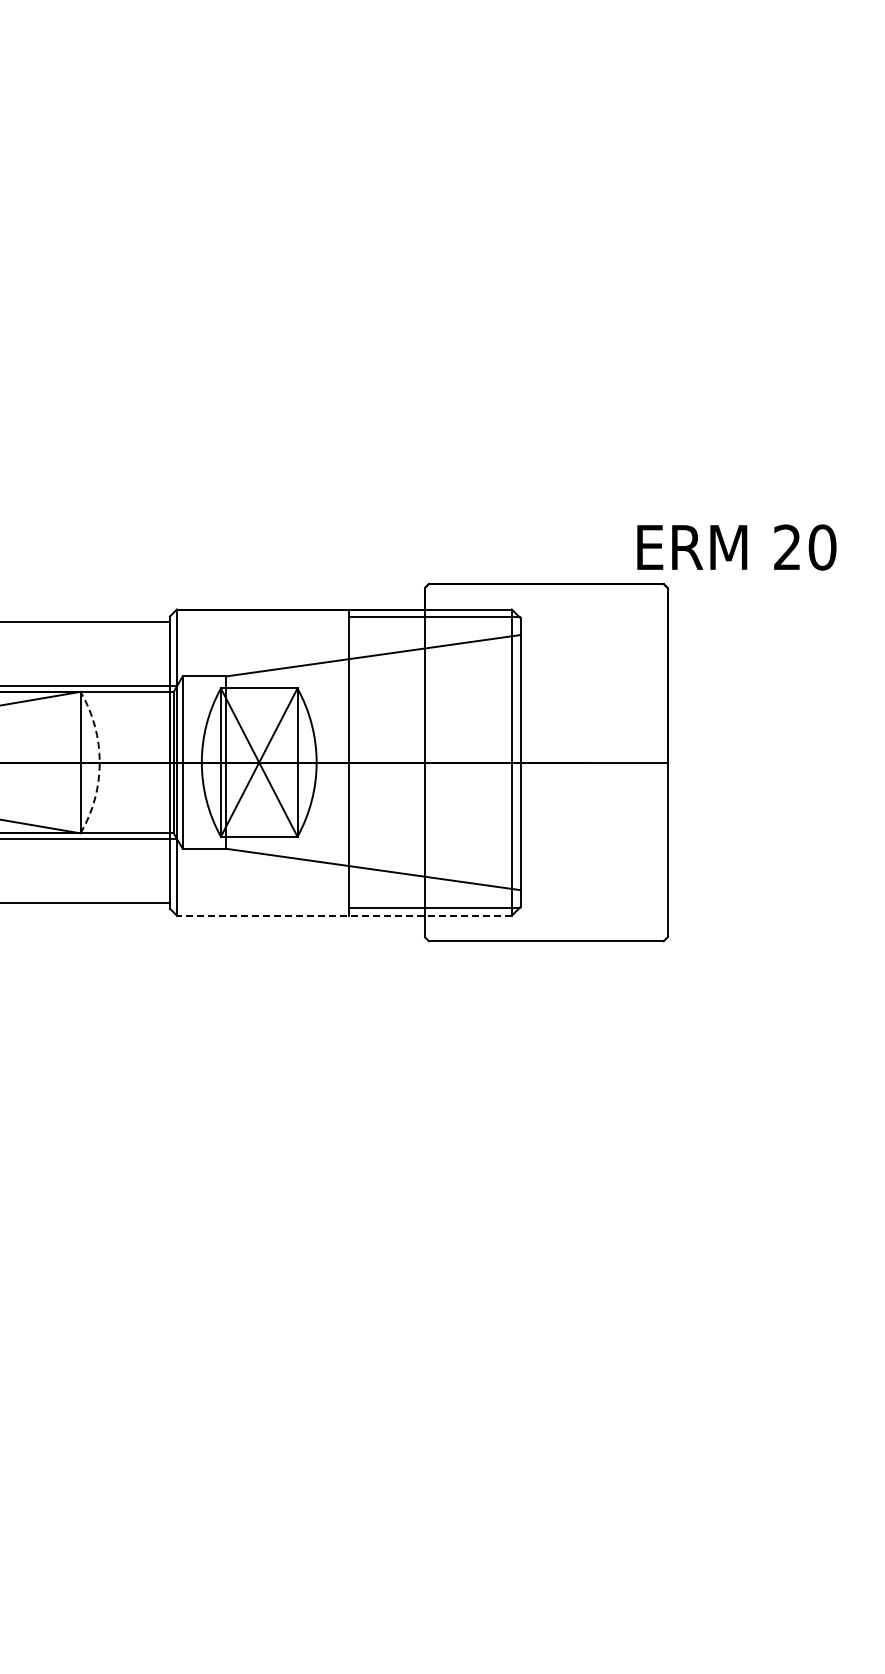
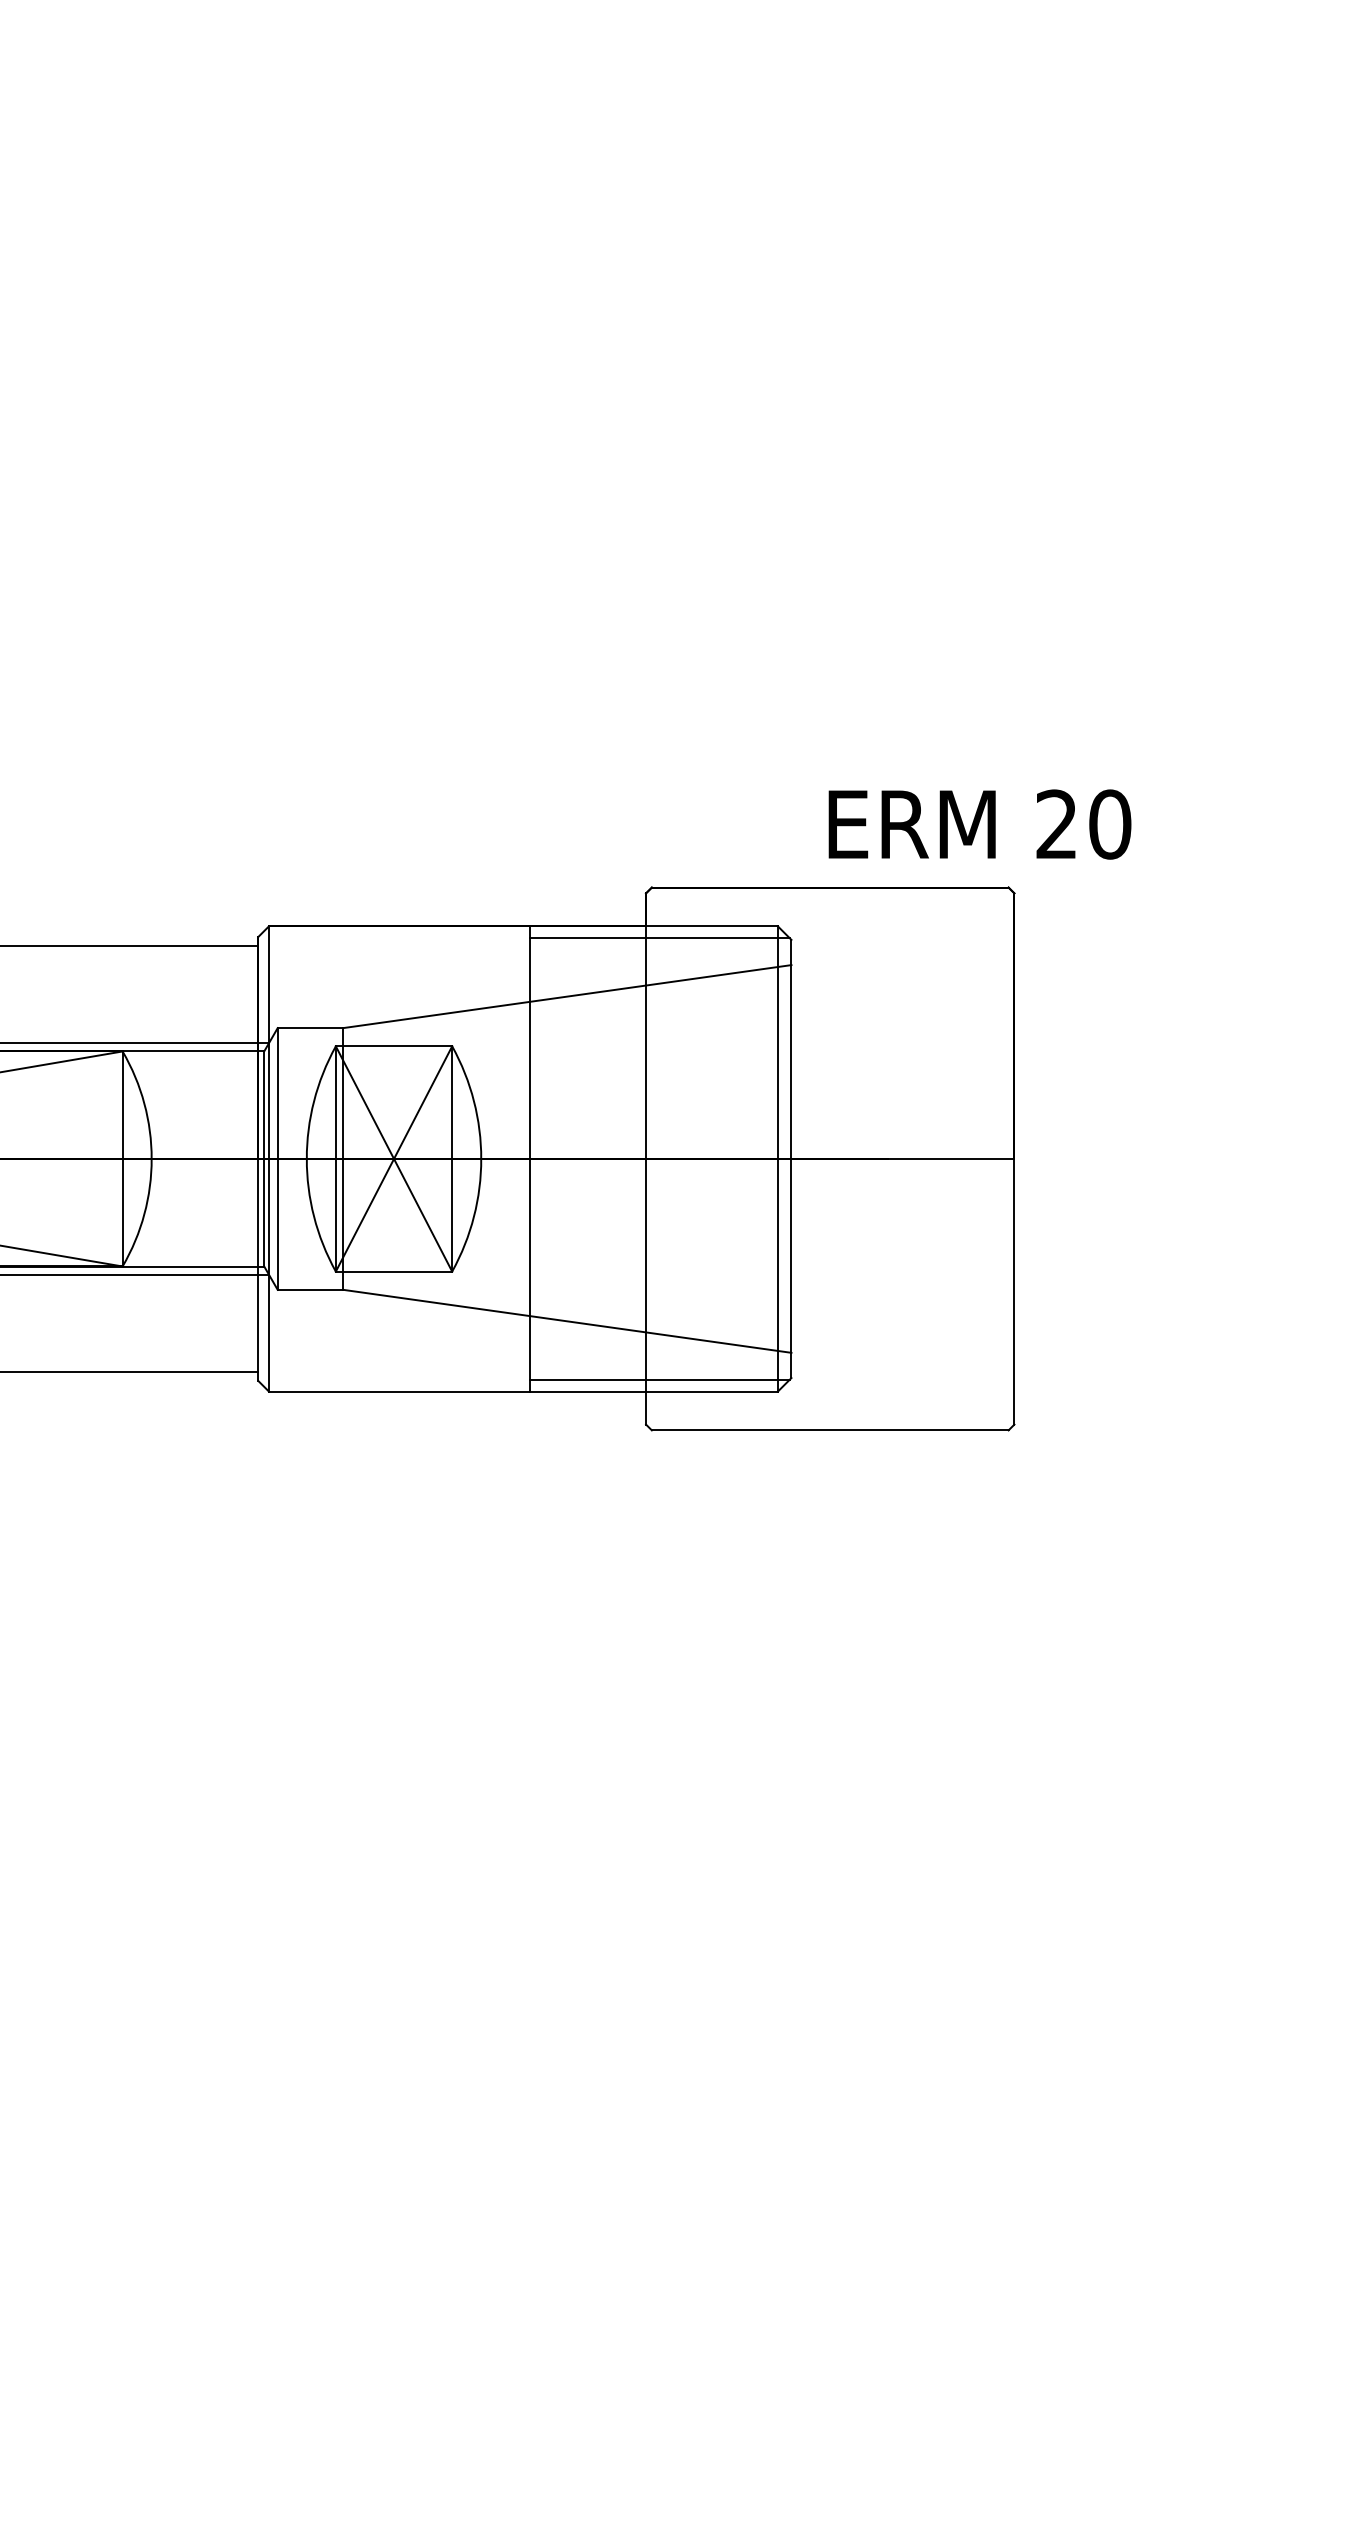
text: (736, 547) -> (979, 824), moved
arc: (99, 762) -> (151, 1158), dashed -> solid
line: (343, 915) -> (522, 1391), dashed -> solid

